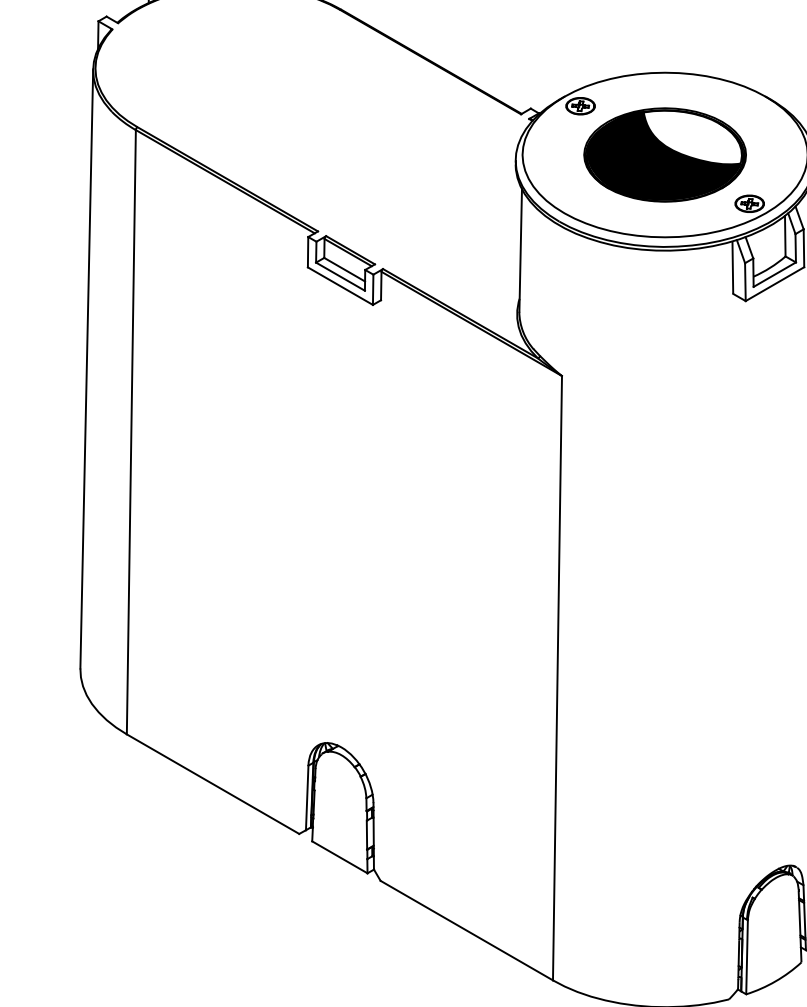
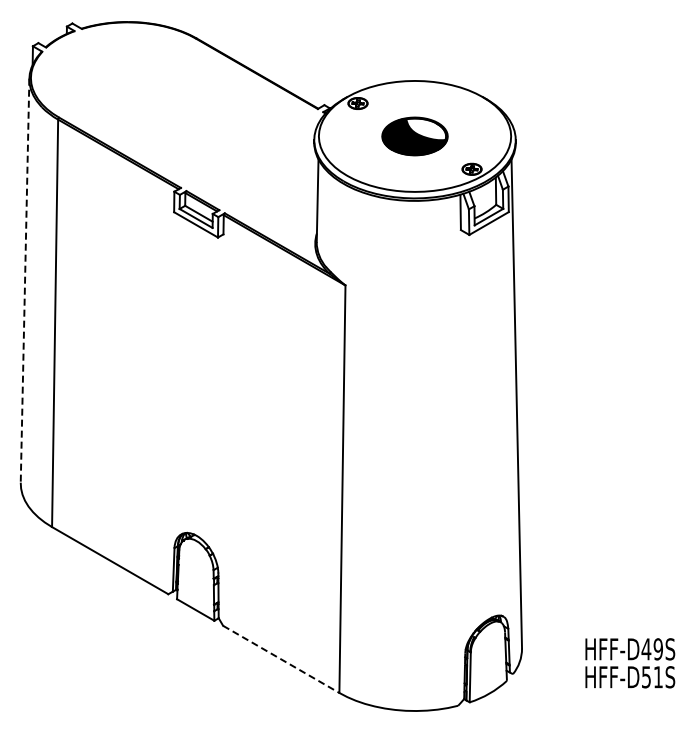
part: (664, 155) -> (414, 136), size x0.6
line: (87, 370) -> (25, 281), solid -> dashed
line: (467, 930) -> (281, 659), solid -> dashed

